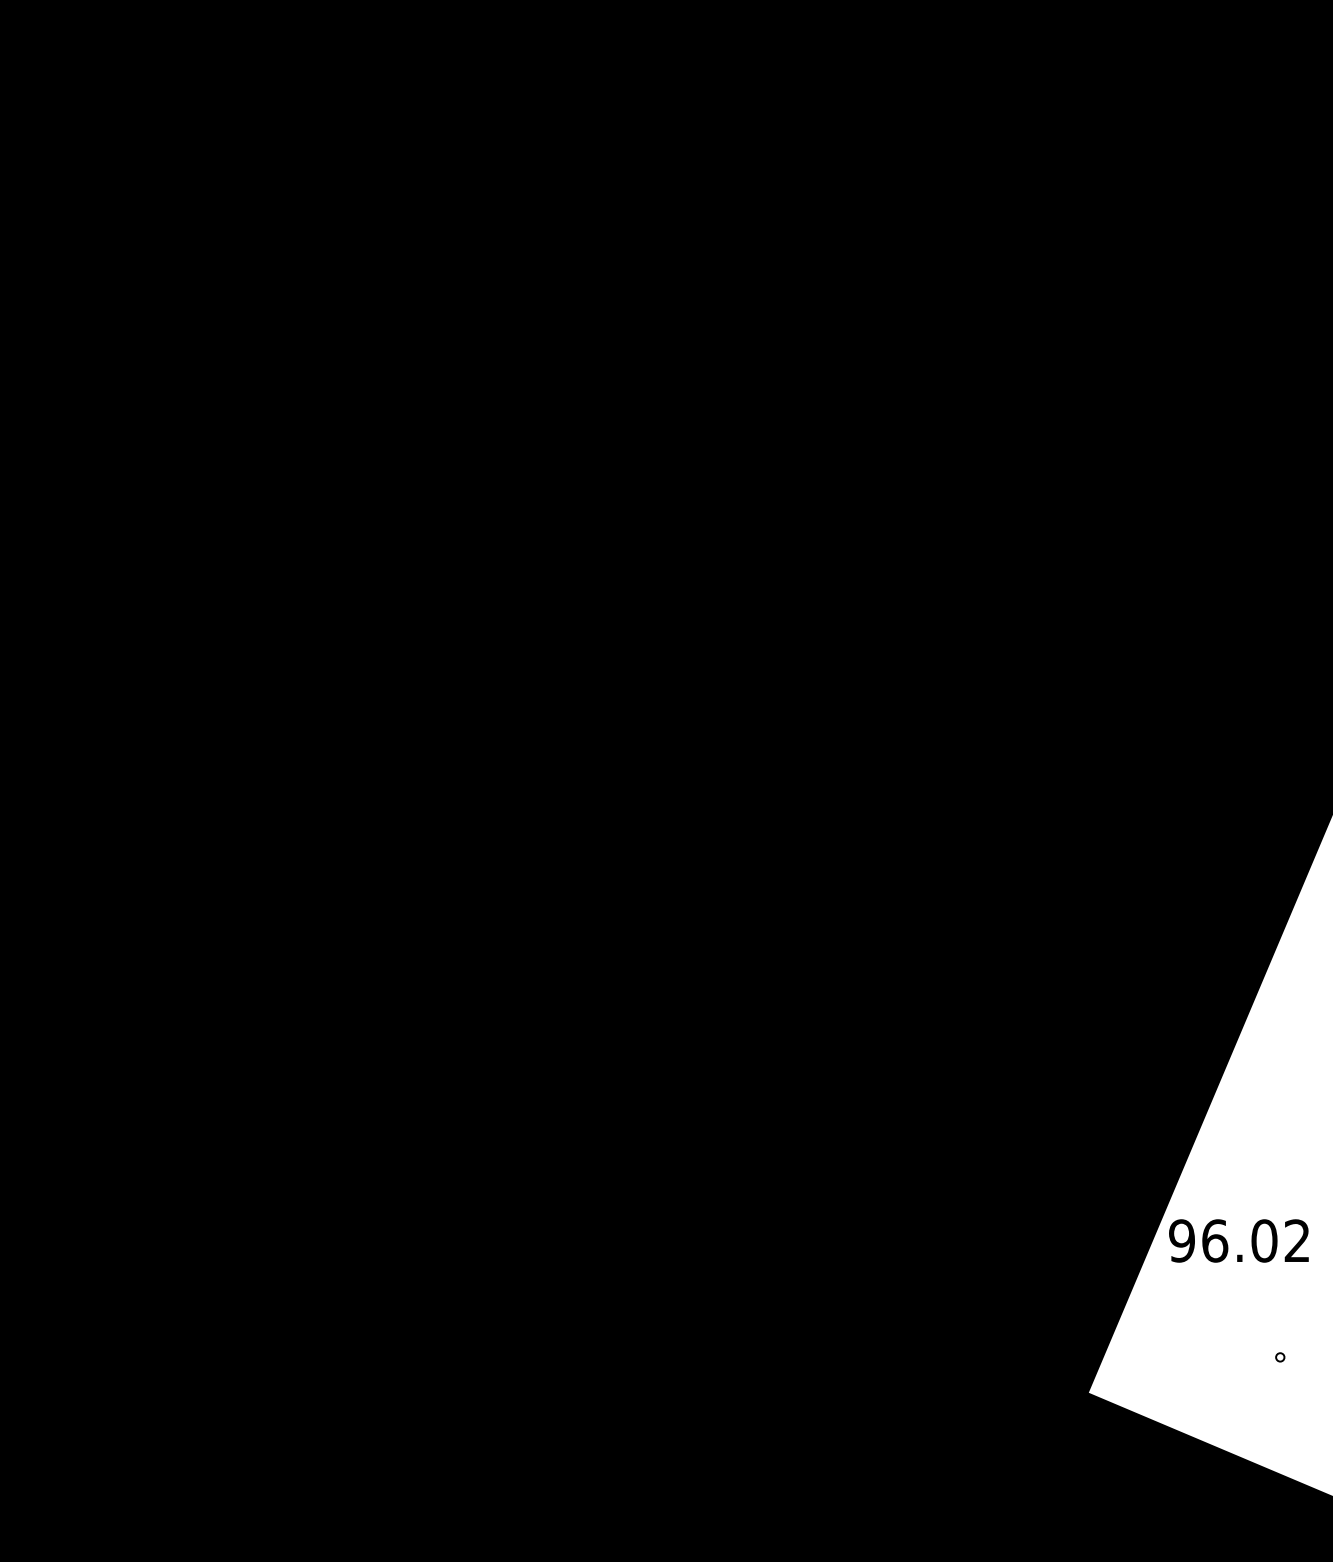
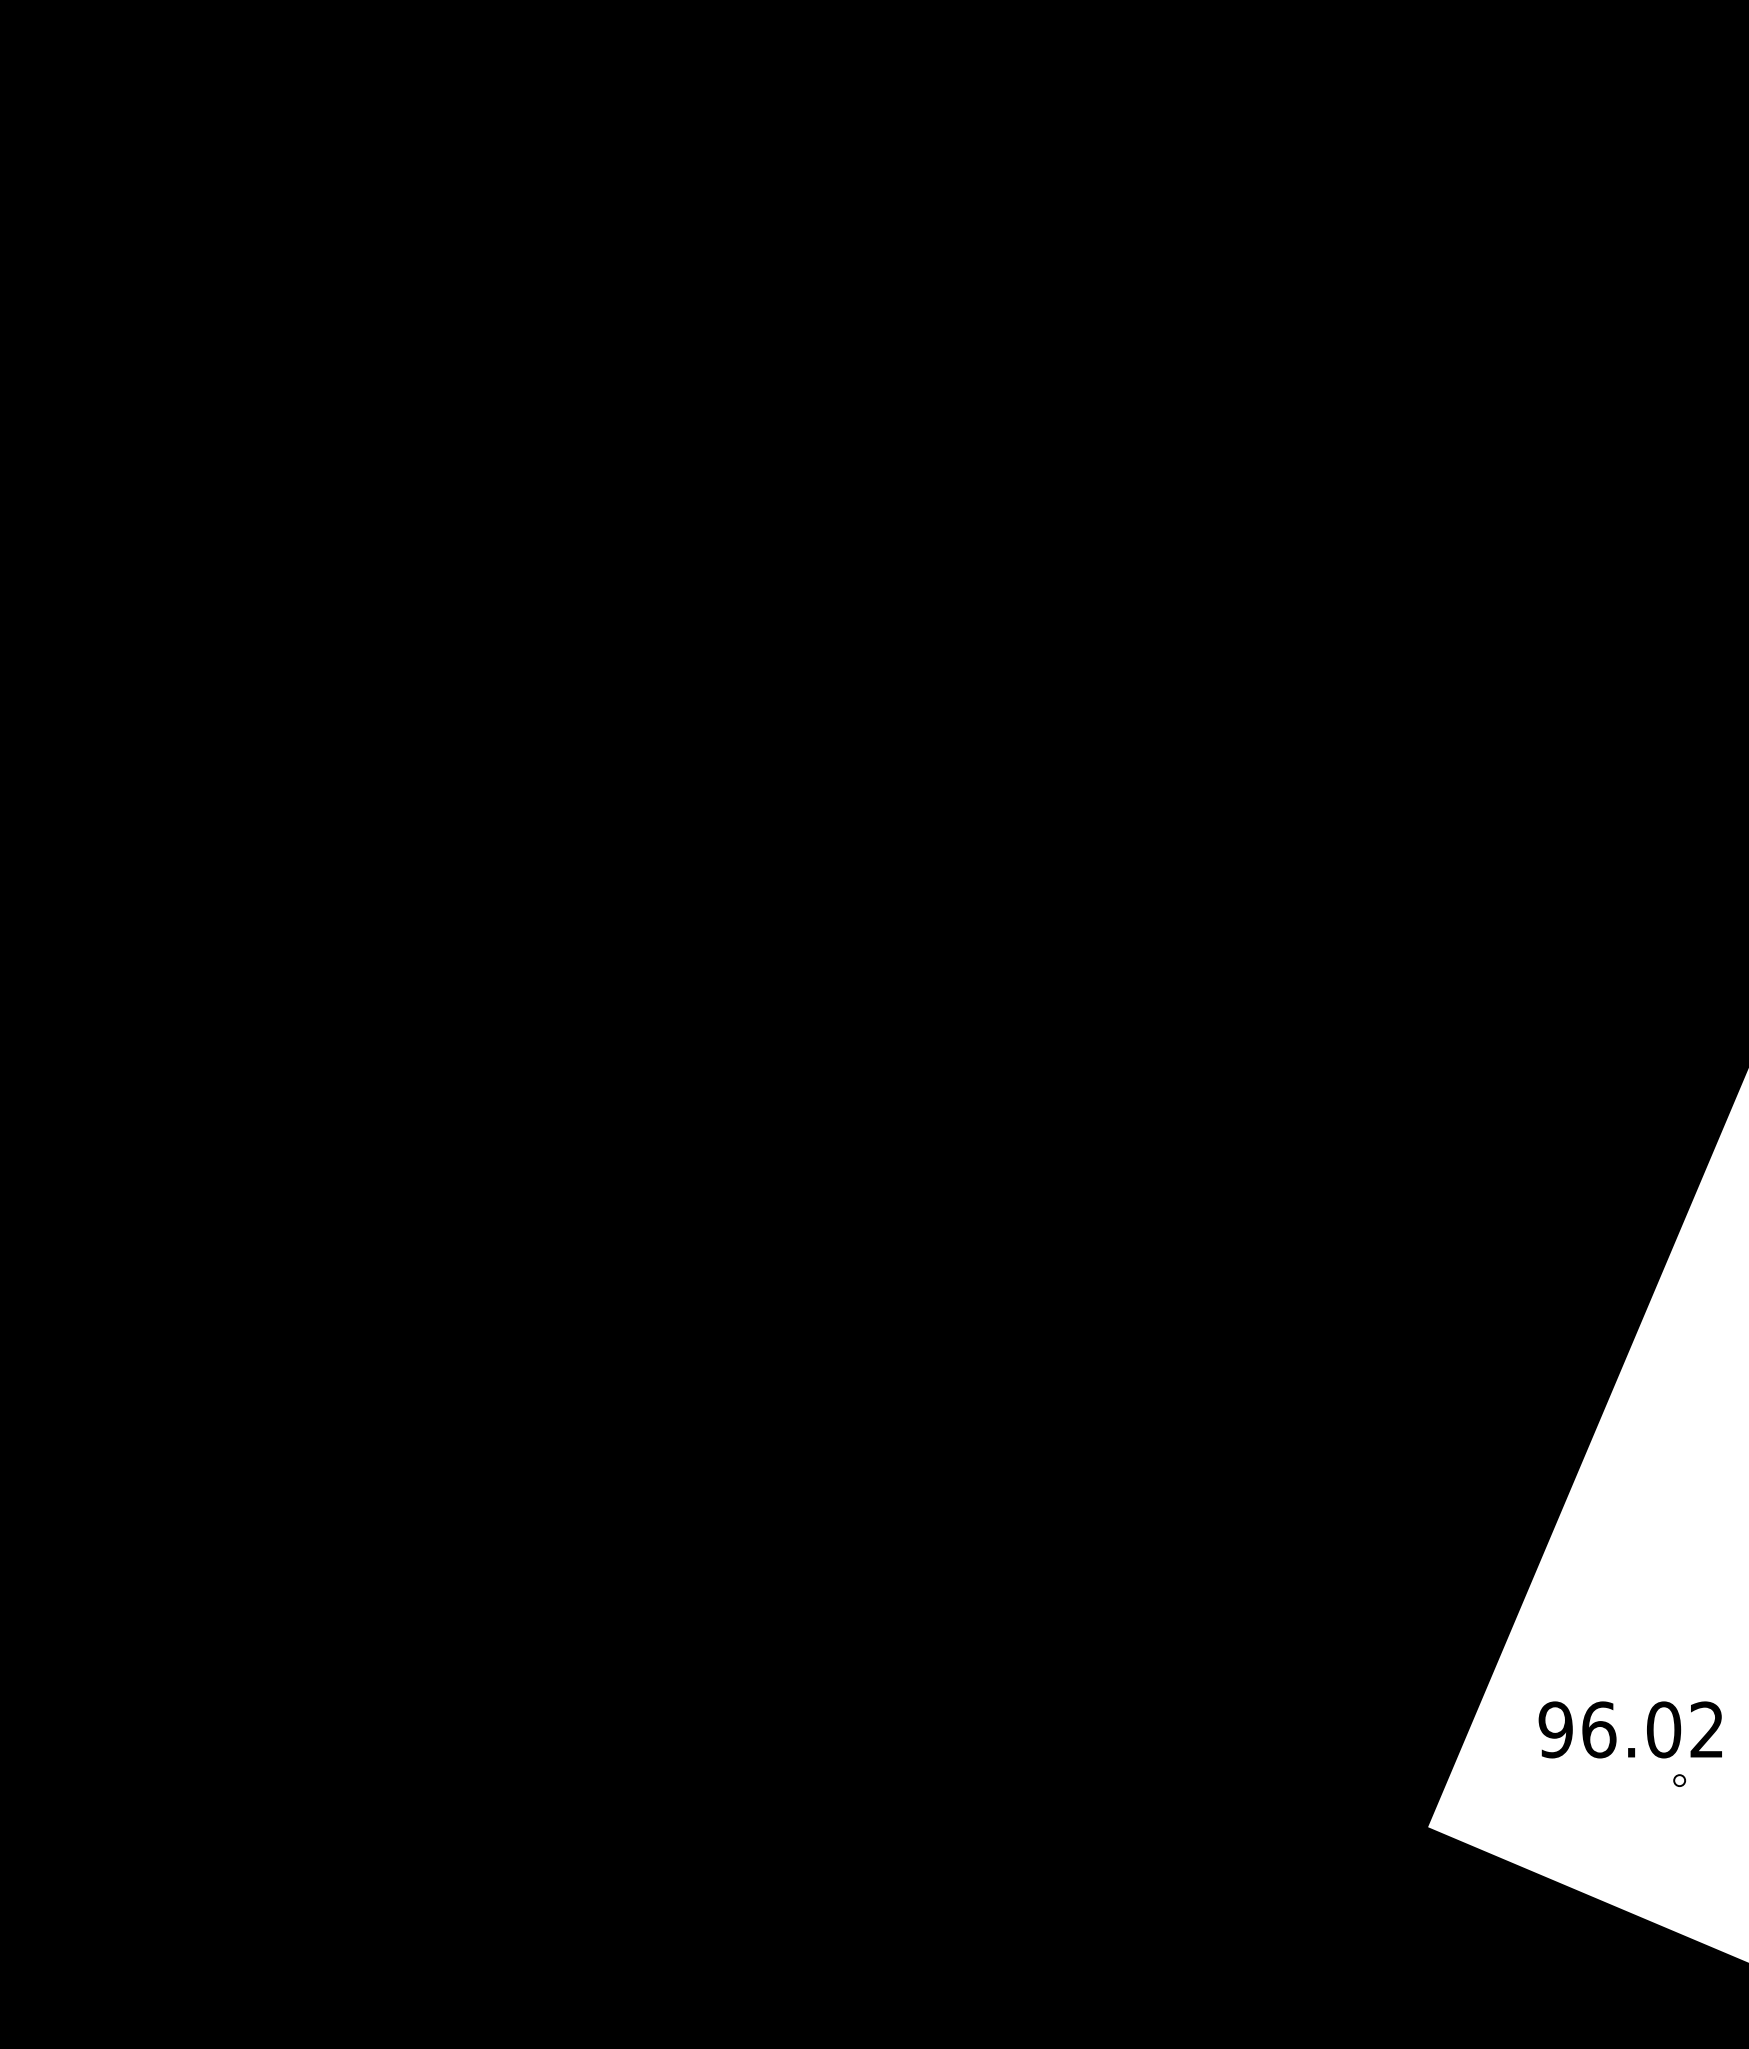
text: (1238, 1240) -> (1629, 1729), moved

